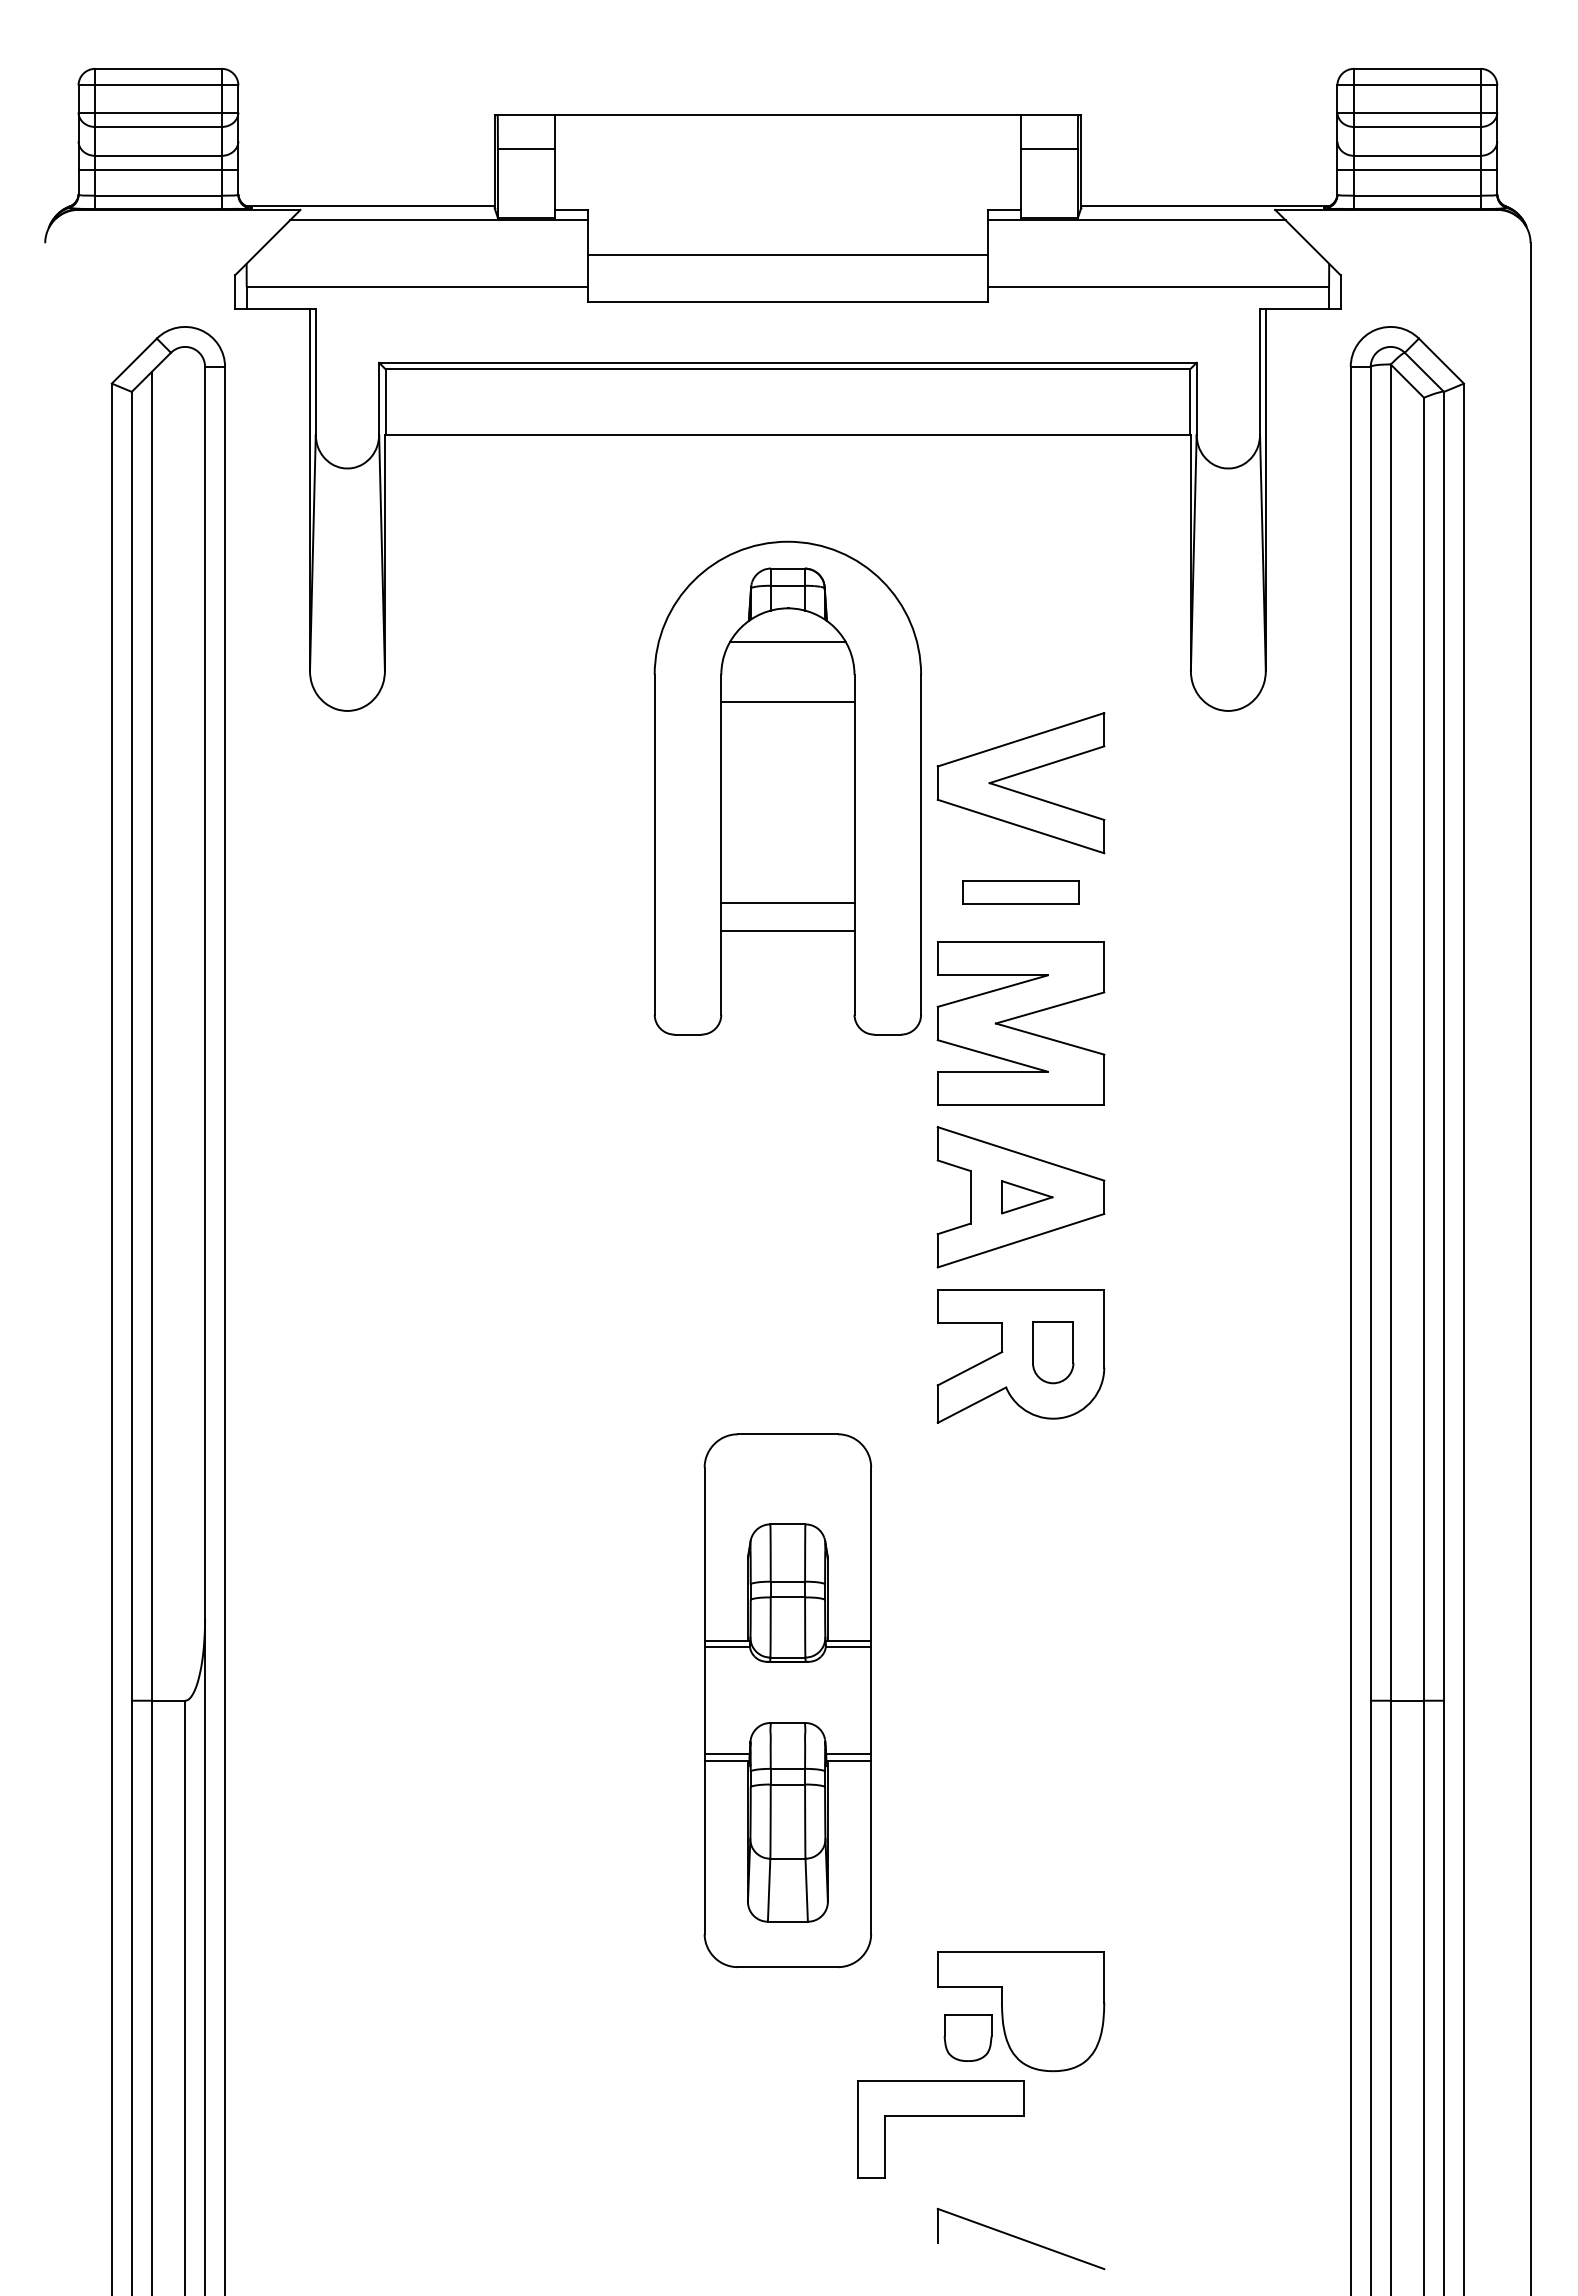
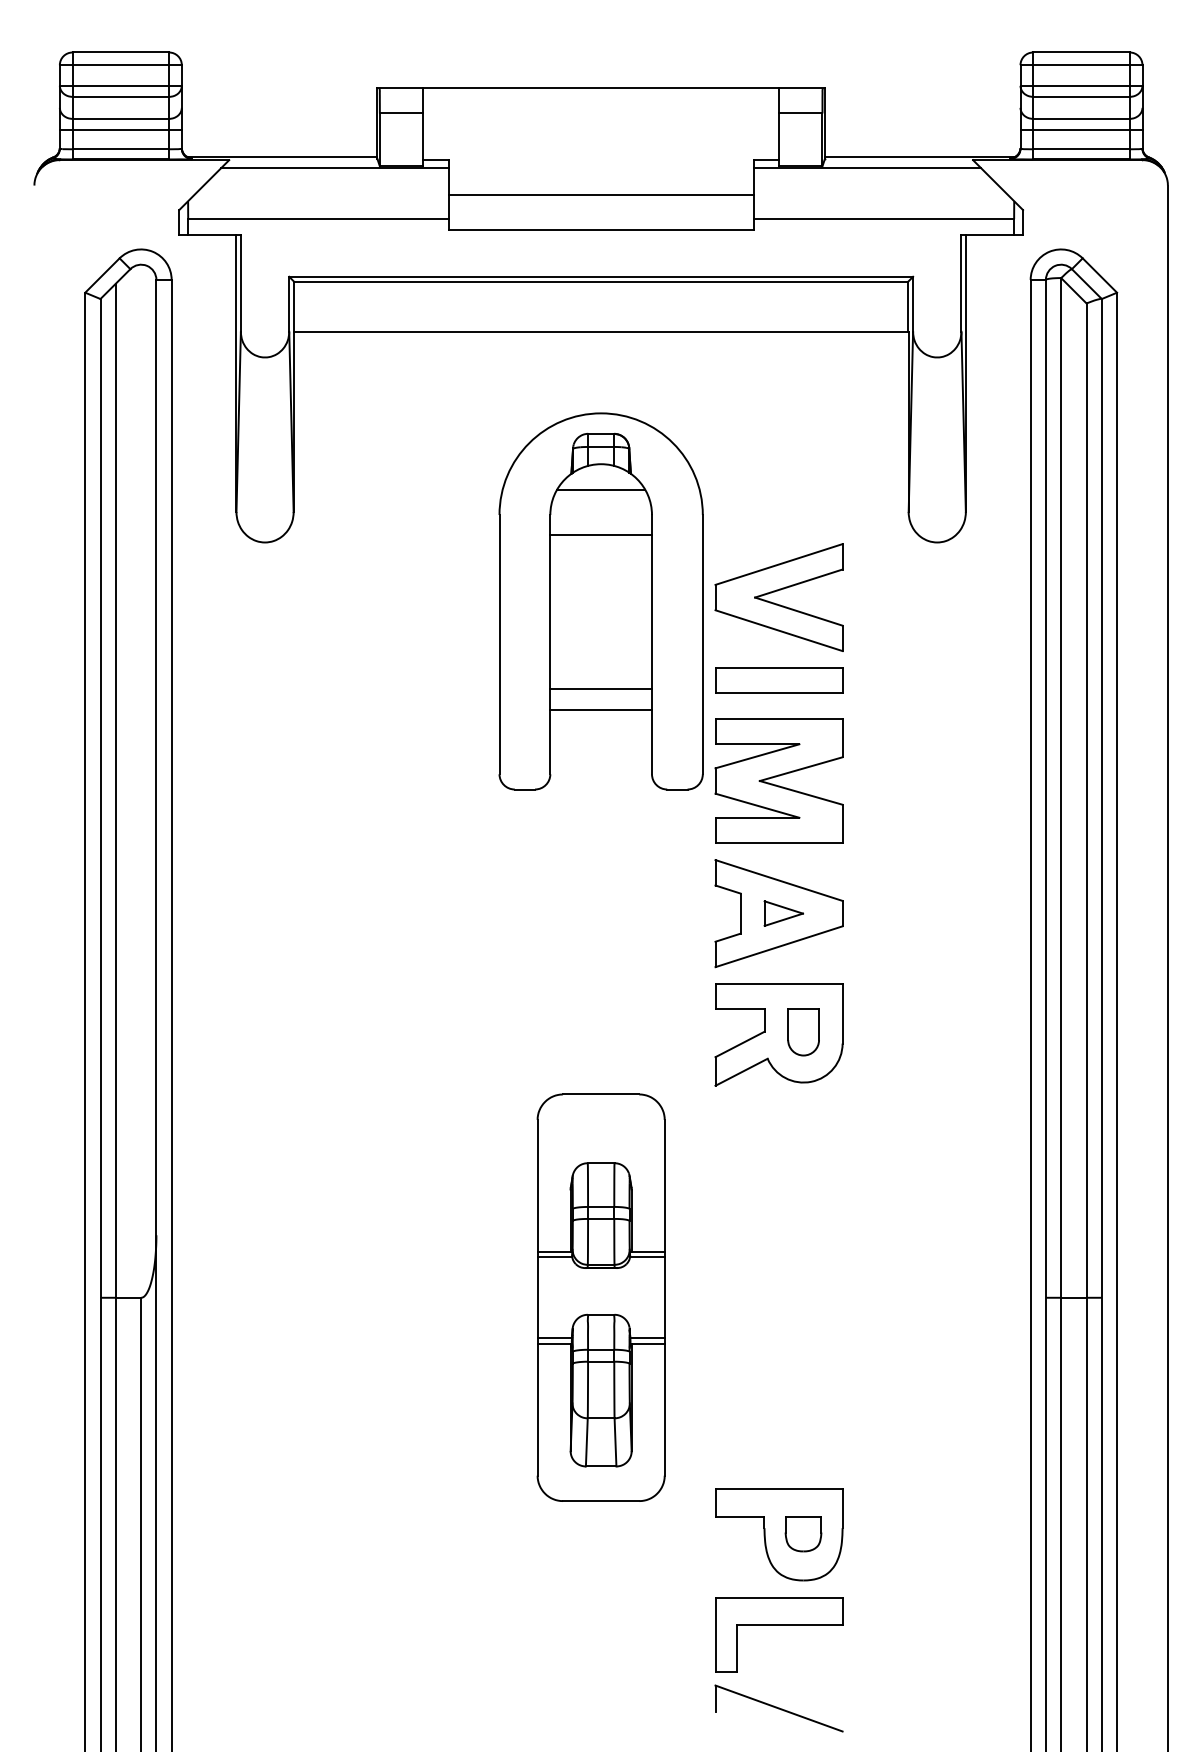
part: (1020, 892) -> (778, 681), size x1.43
part: (967, 2037) -> (803, 1533), moved
part: (940, 2116) -> (778, 1624), moved

